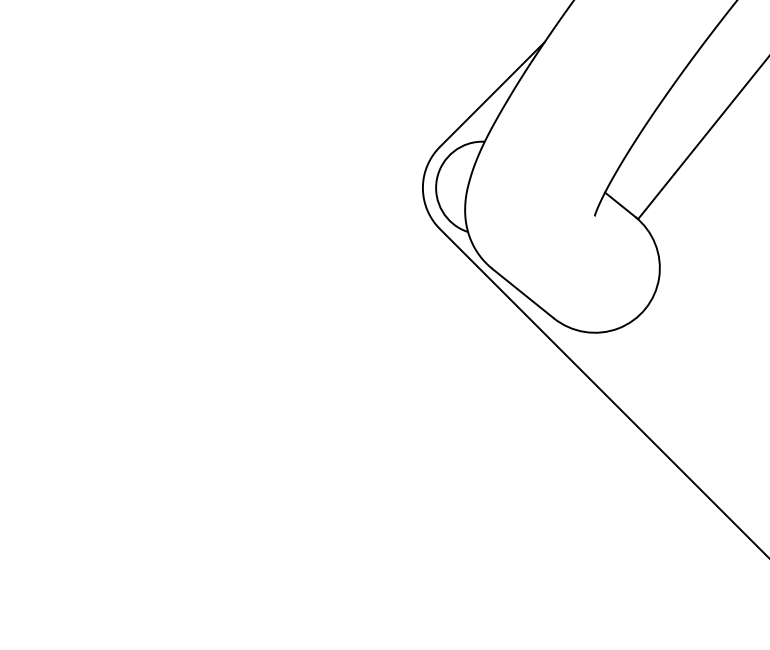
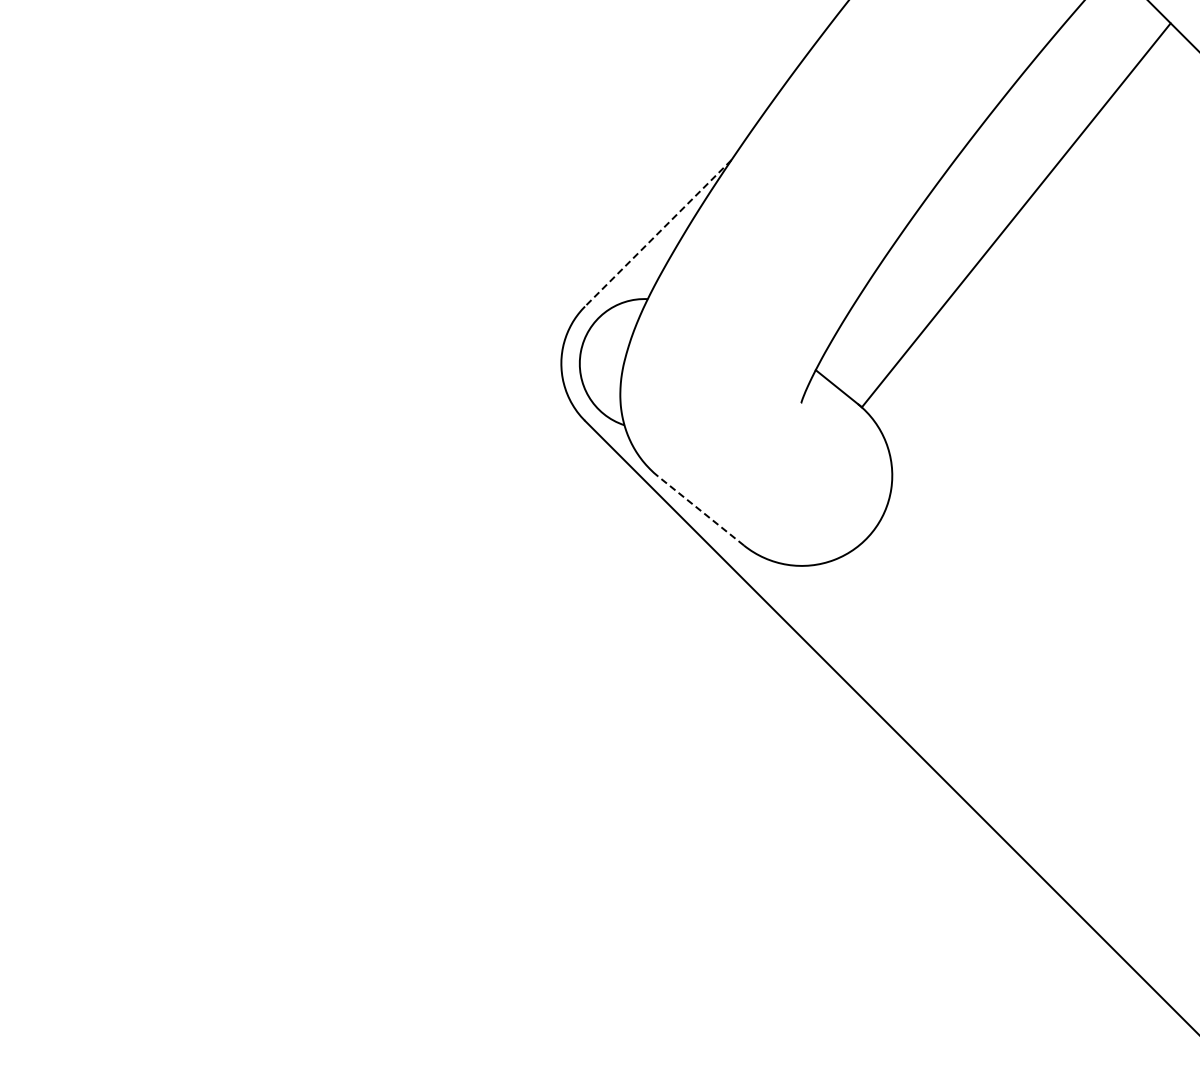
line: (492, 94) -> (658, 233), solid -> dashed
line: (522, 293) -> (700, 510), solid -> dashed

